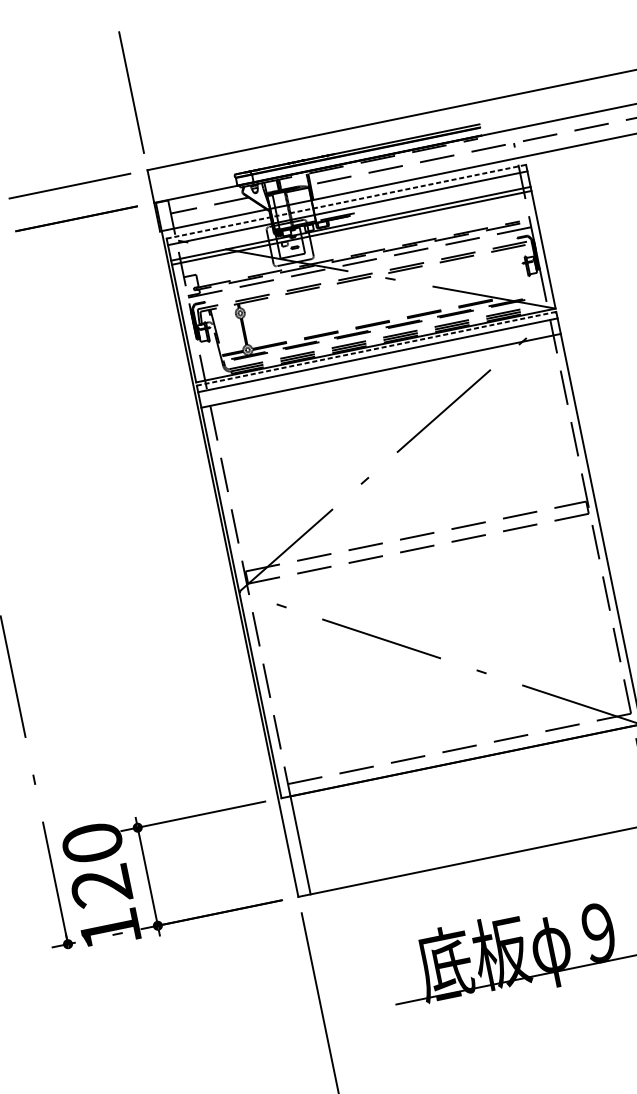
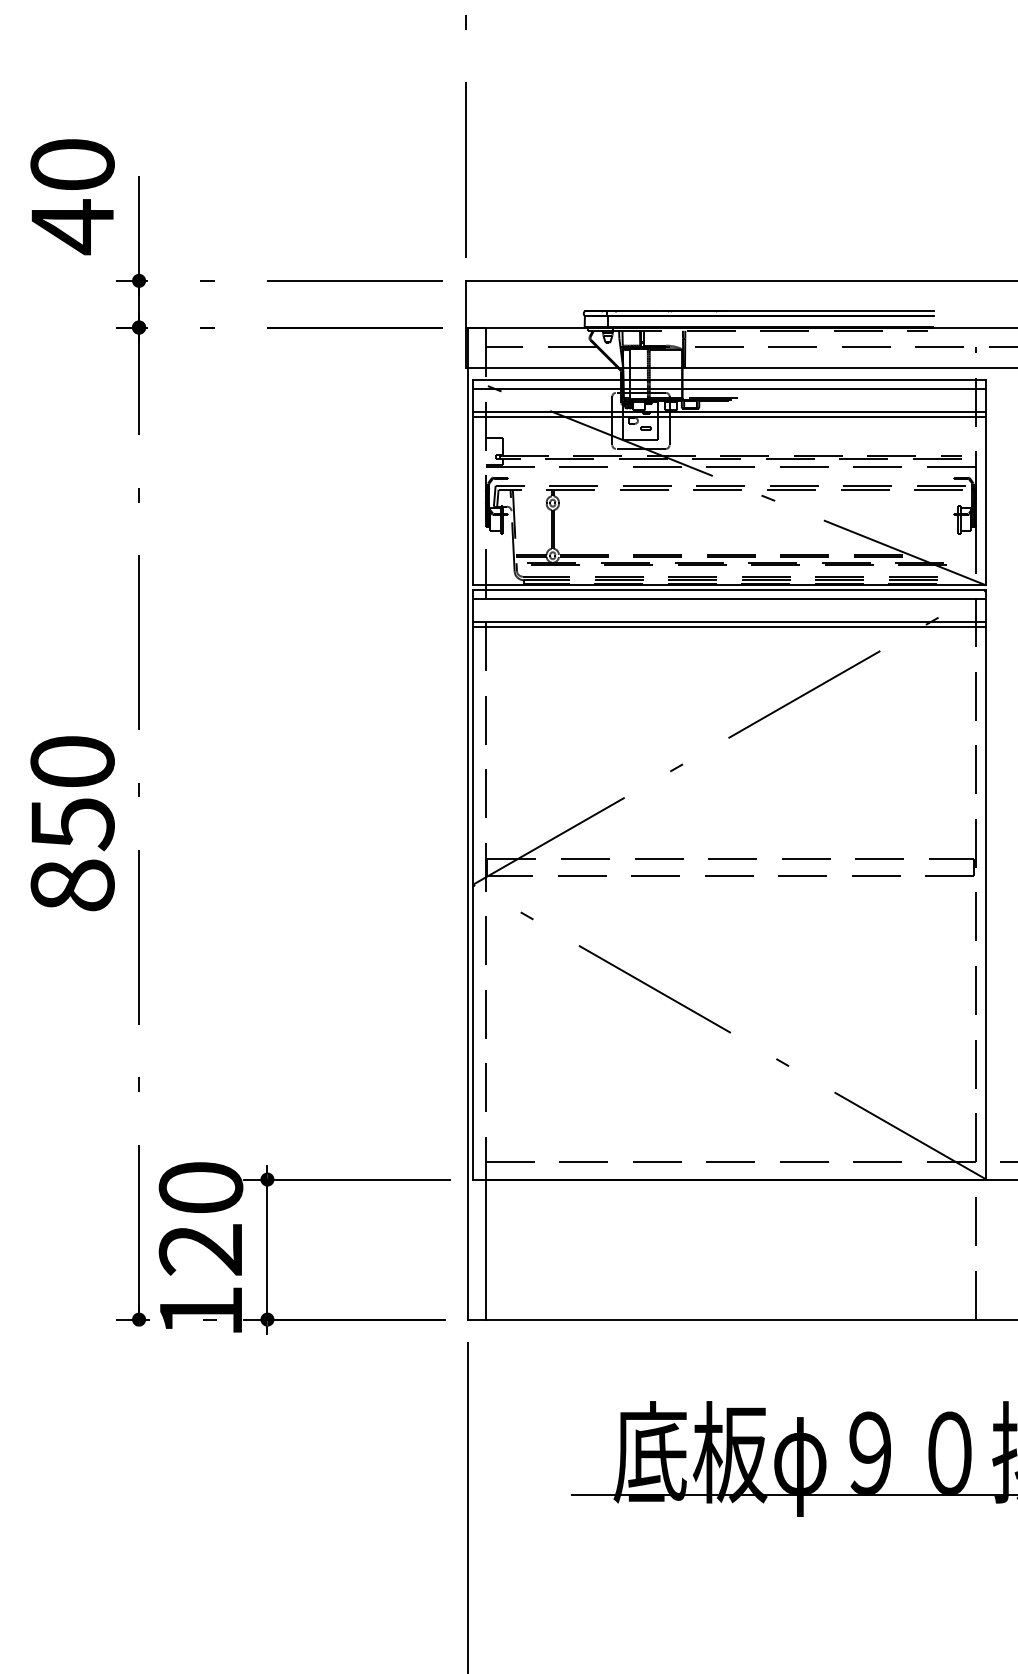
line: (346, 202) -> (729, 380), dashed -> solid
line: (376, 349) -> (729, 590), dashed -> solid
line: (381, 374) -> (729, 627), added

